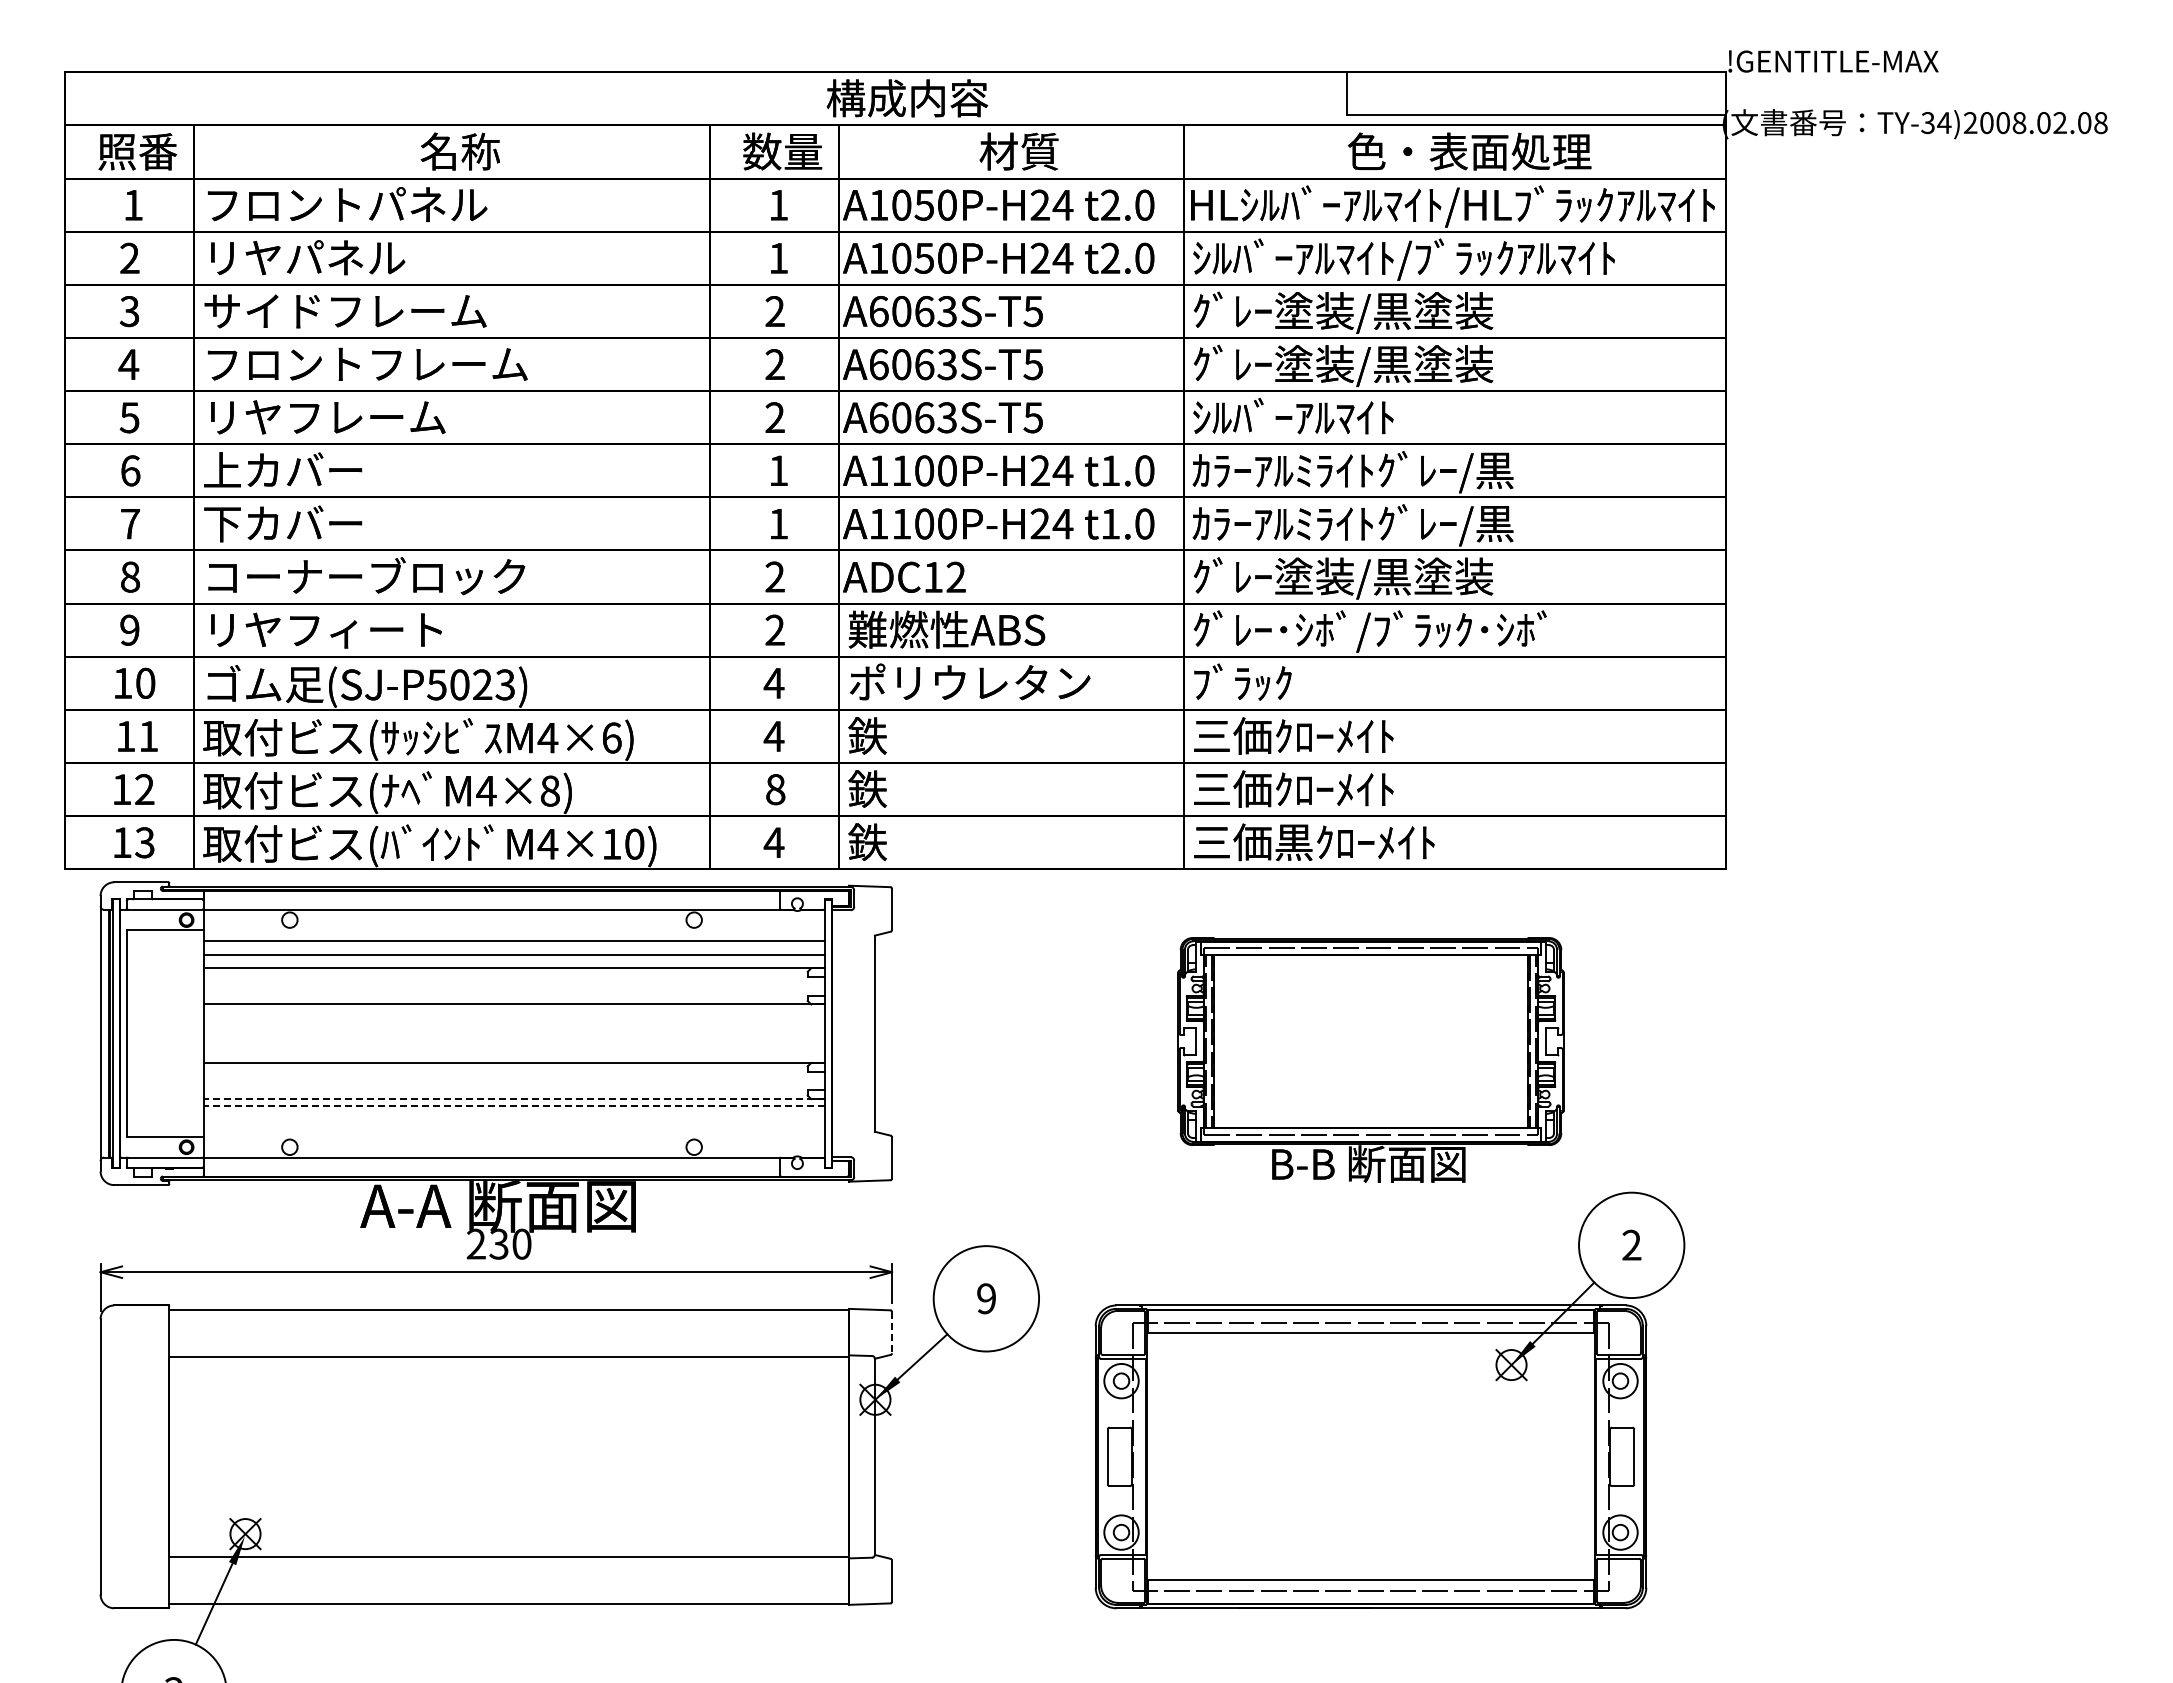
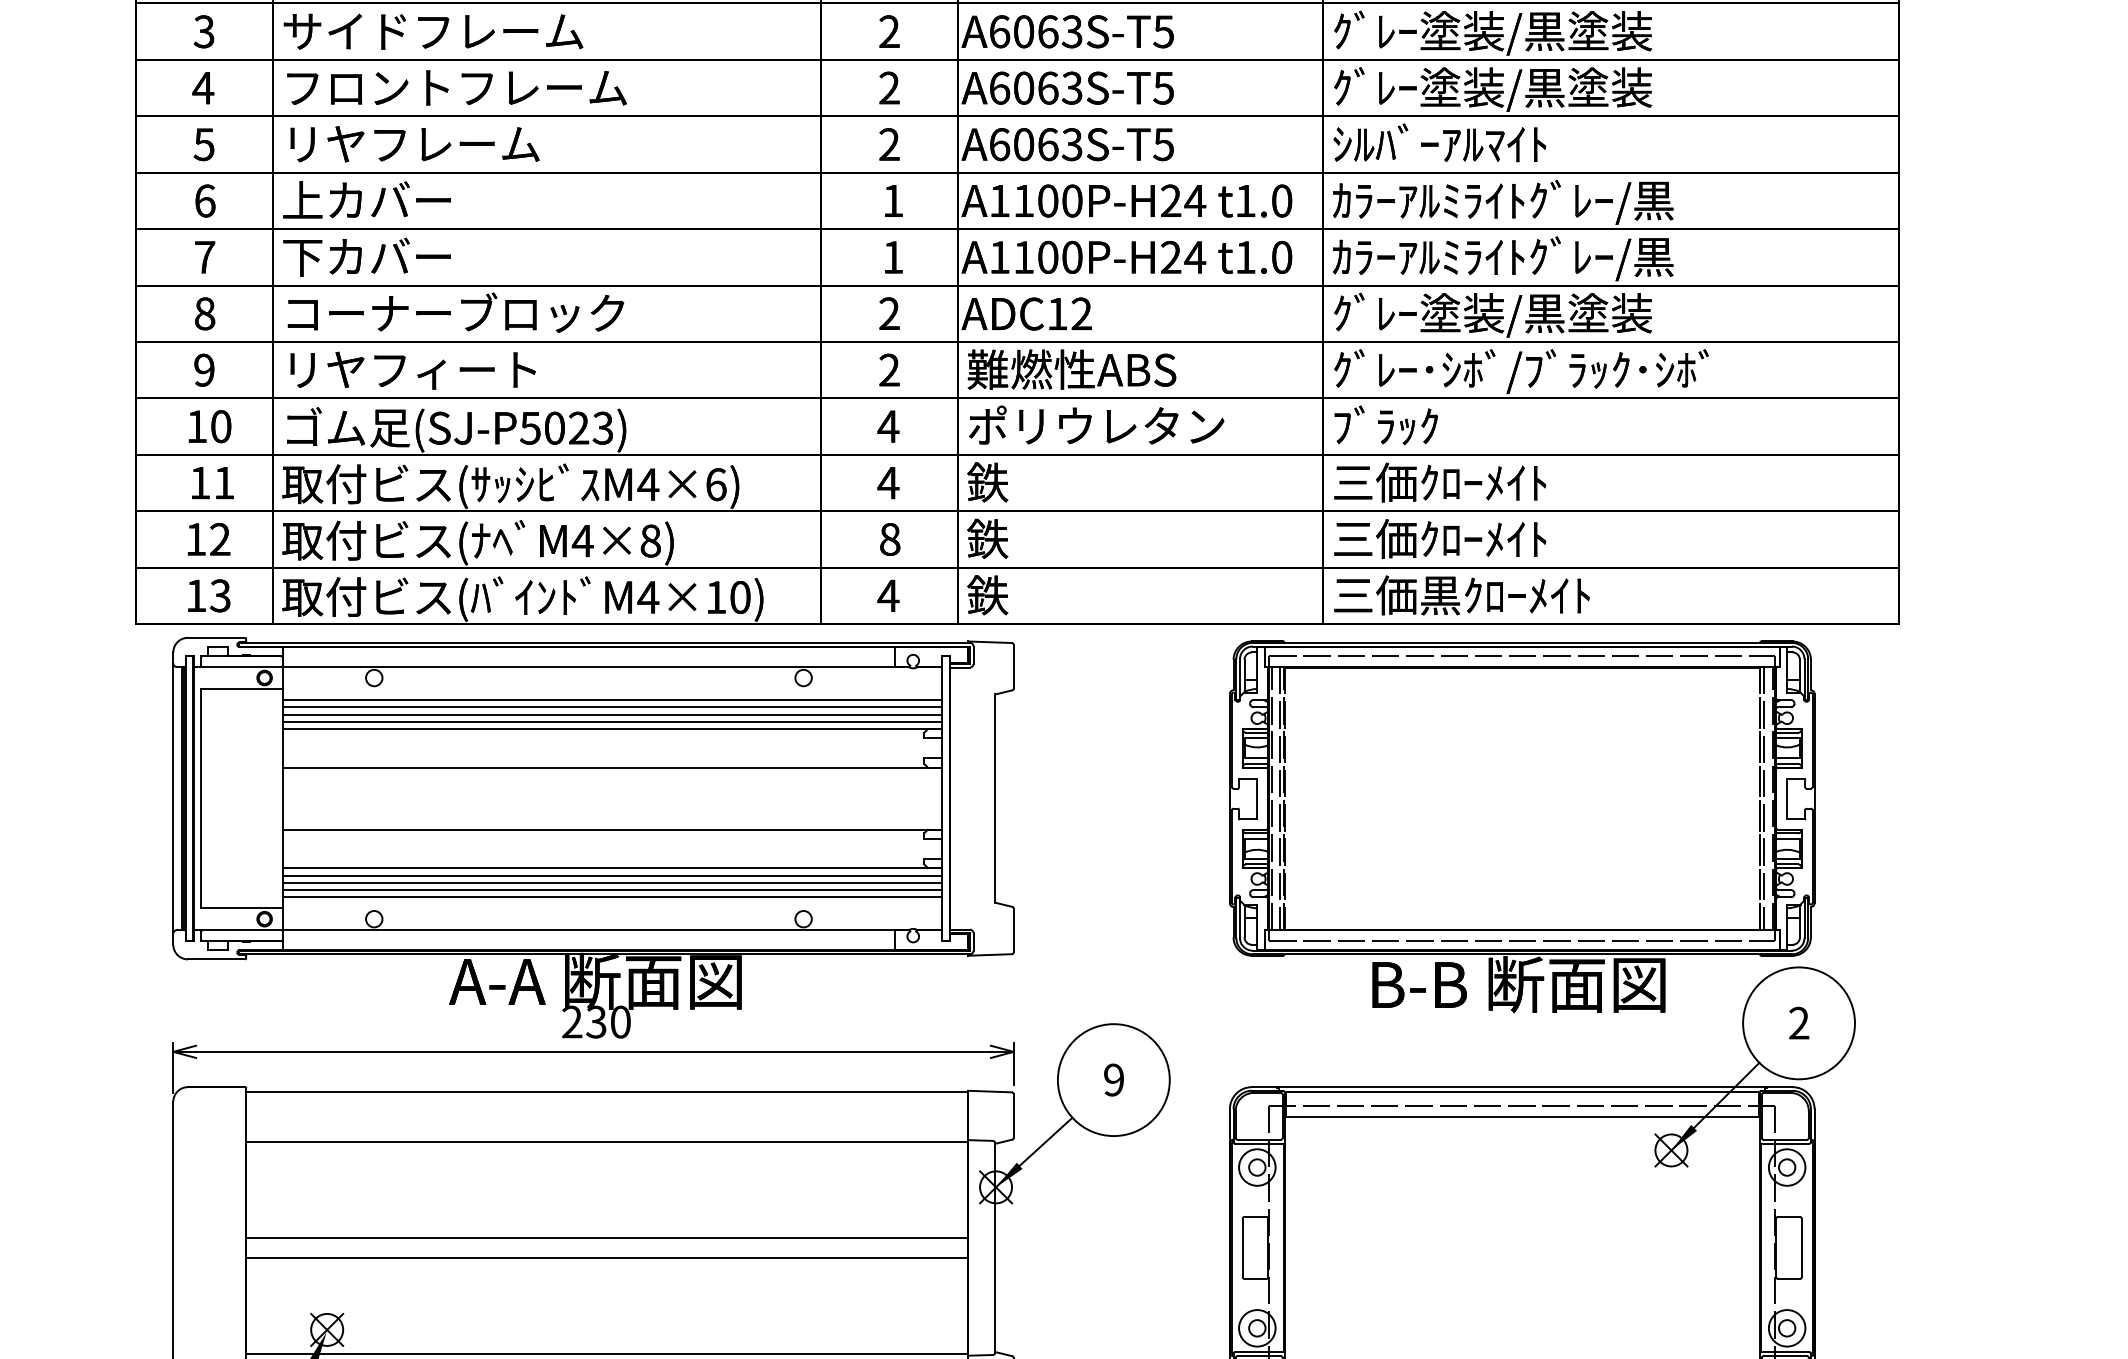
line: (513, 947) -> (611, 707), added
line: (513, 961) -> (611, 721), added
part: (1370, 1059) -> (1521, 826), size x1.43
line: (514, 1099) -> (612, 868), dashed -> solid
line: (514, 1106) -> (612, 875), dashed -> solid
line: (513, 1112) -> (611, 882), added
line: (513, 1119) -> (611, 889), added
line: (513, 1126) -> (611, 897), added
line: (892, 1332) -> (1014, 1115), dashed -> solid
line: (509, 1447) -> (607, 1237), added
line: (509, 1466) -> (607, 1258), added

